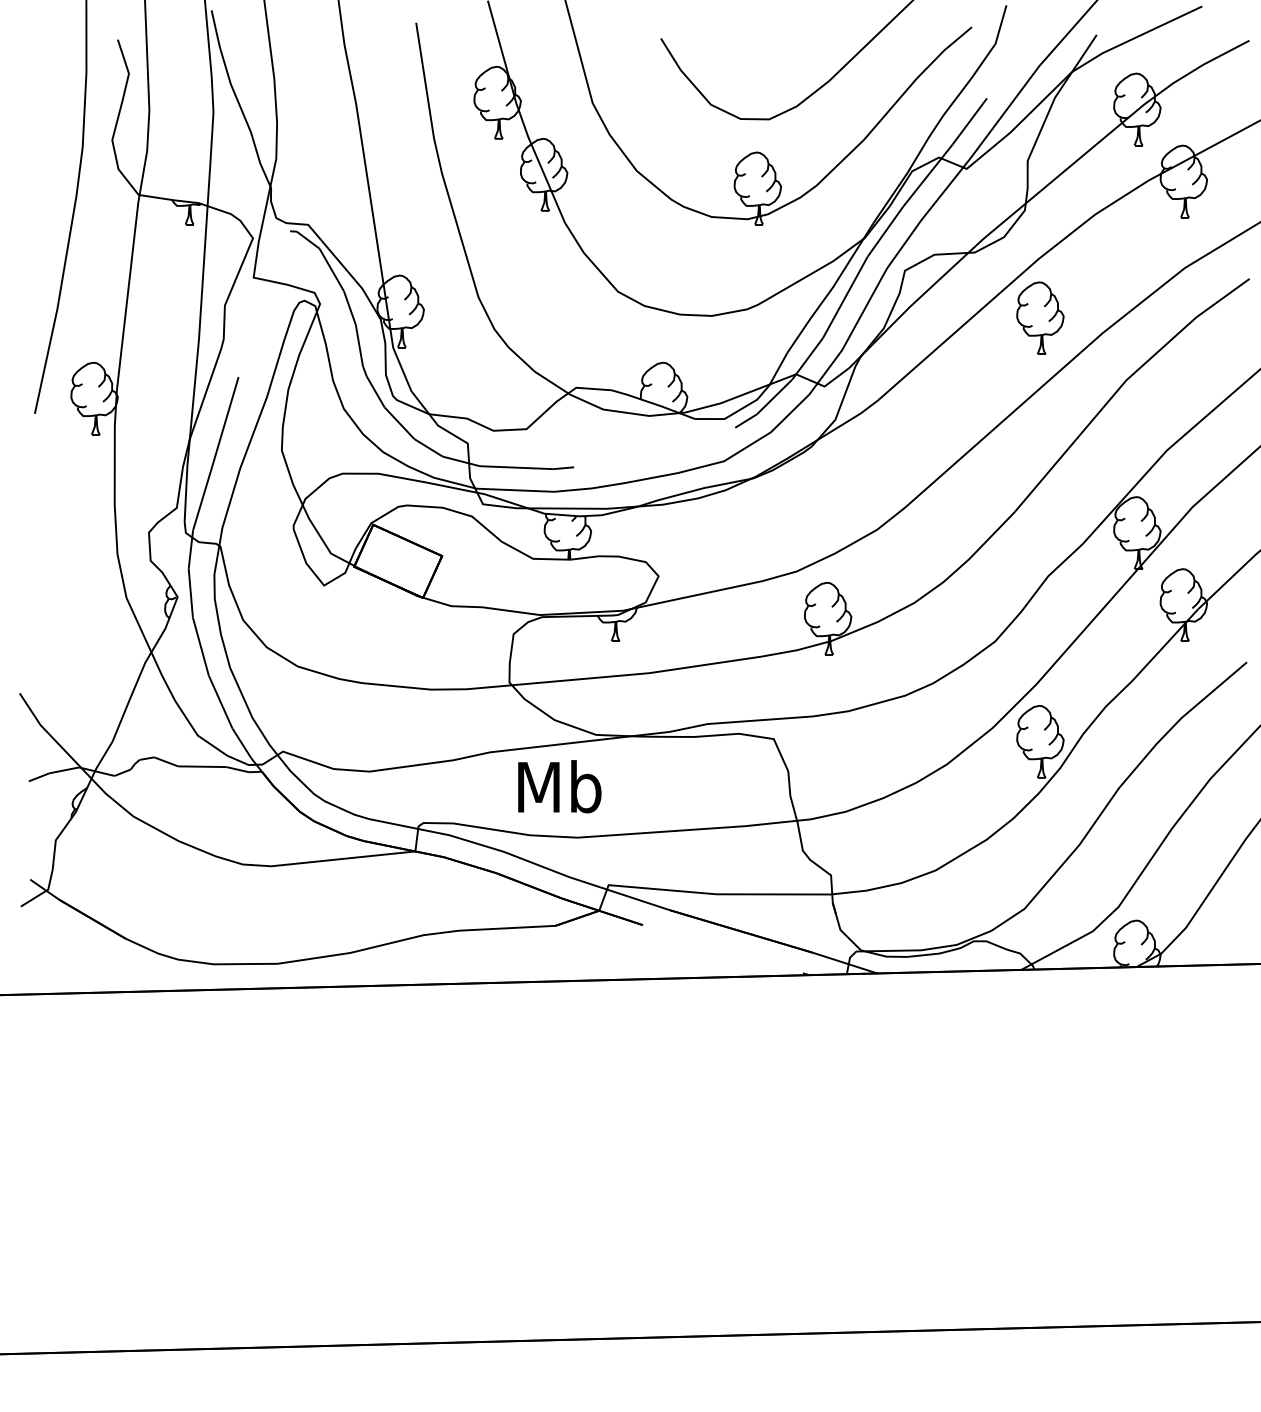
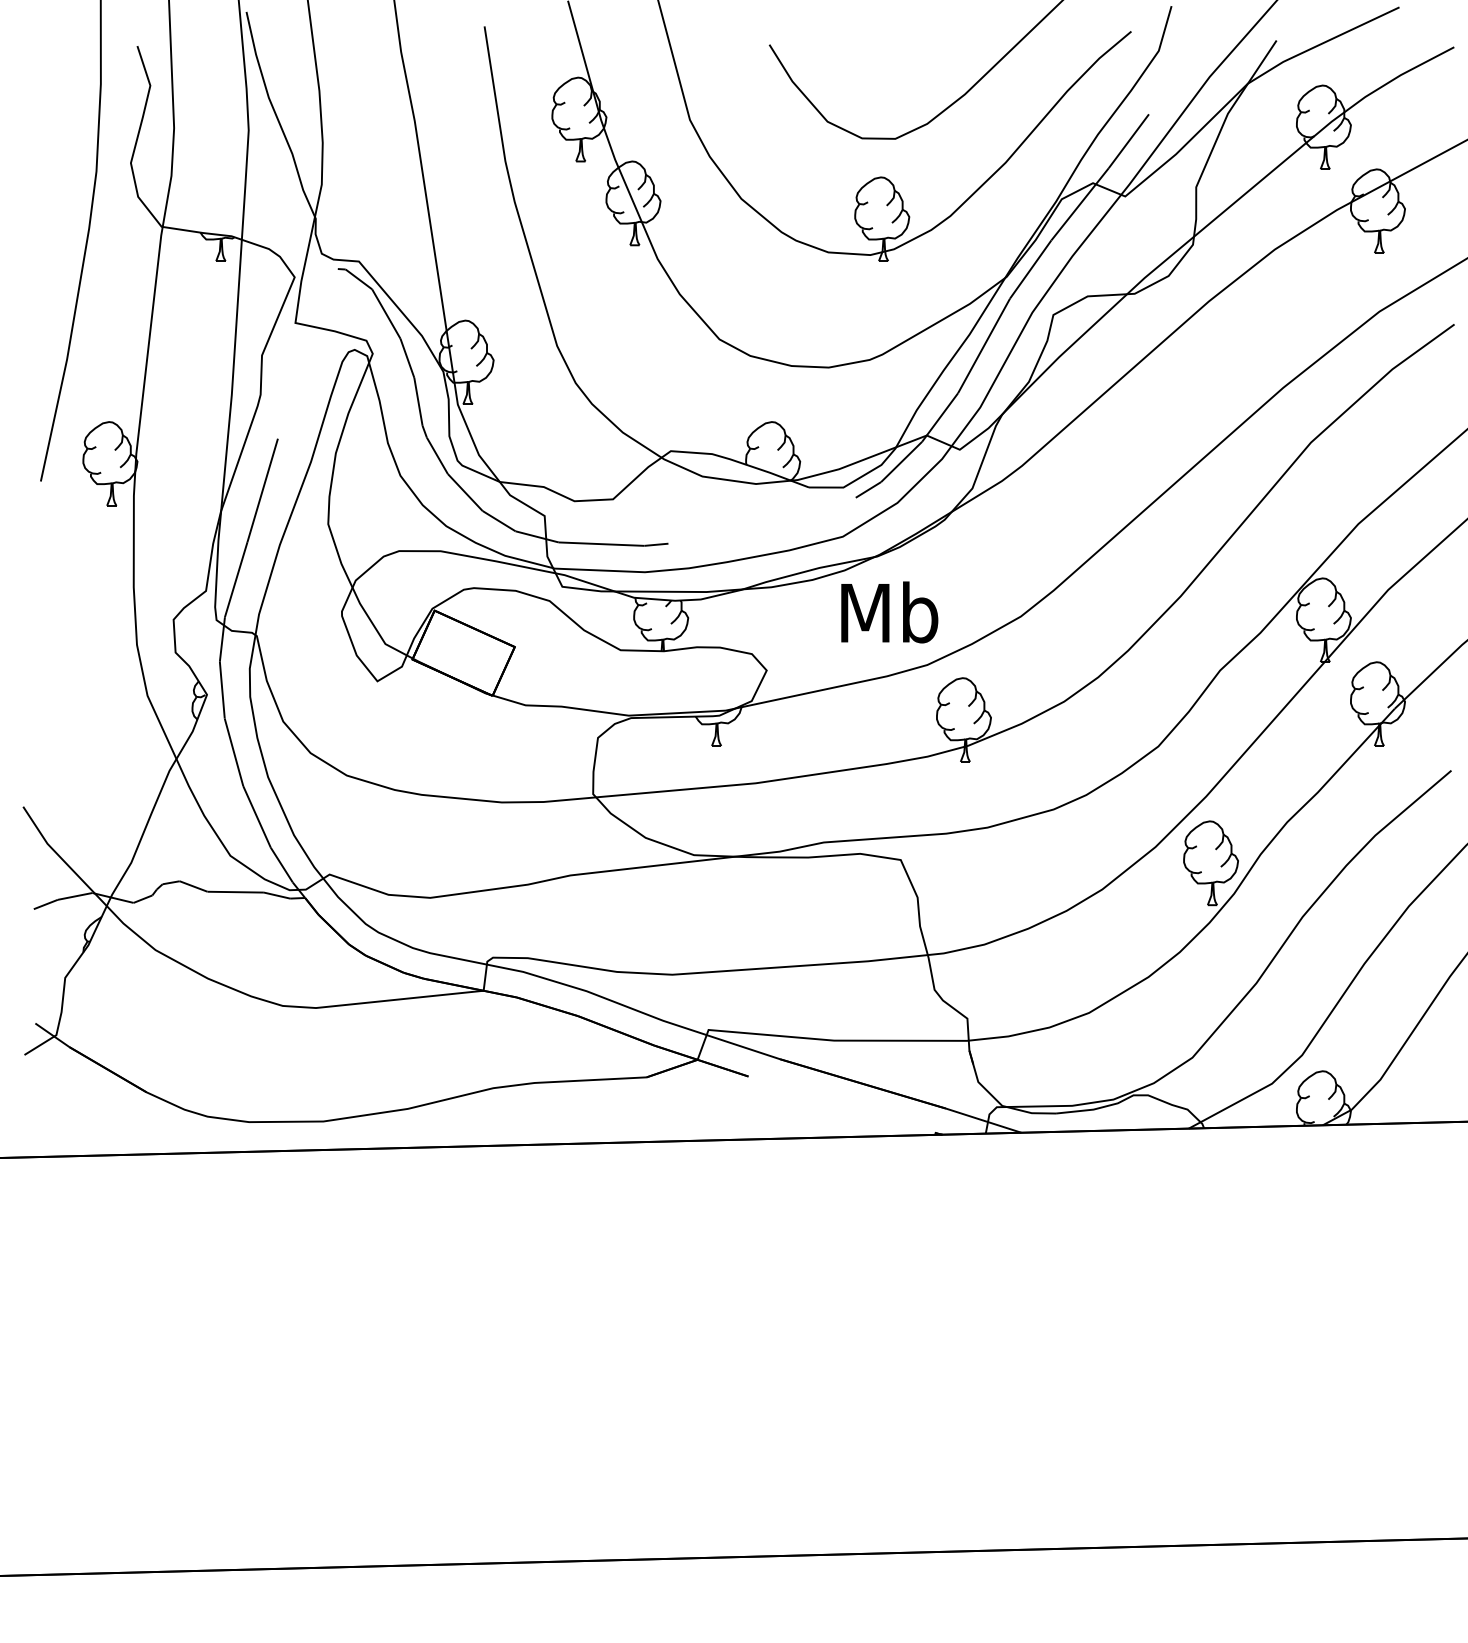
part: (1039, 317) -> (1210, 369), removed
text: (559, 786) -> (889, 612), moved

